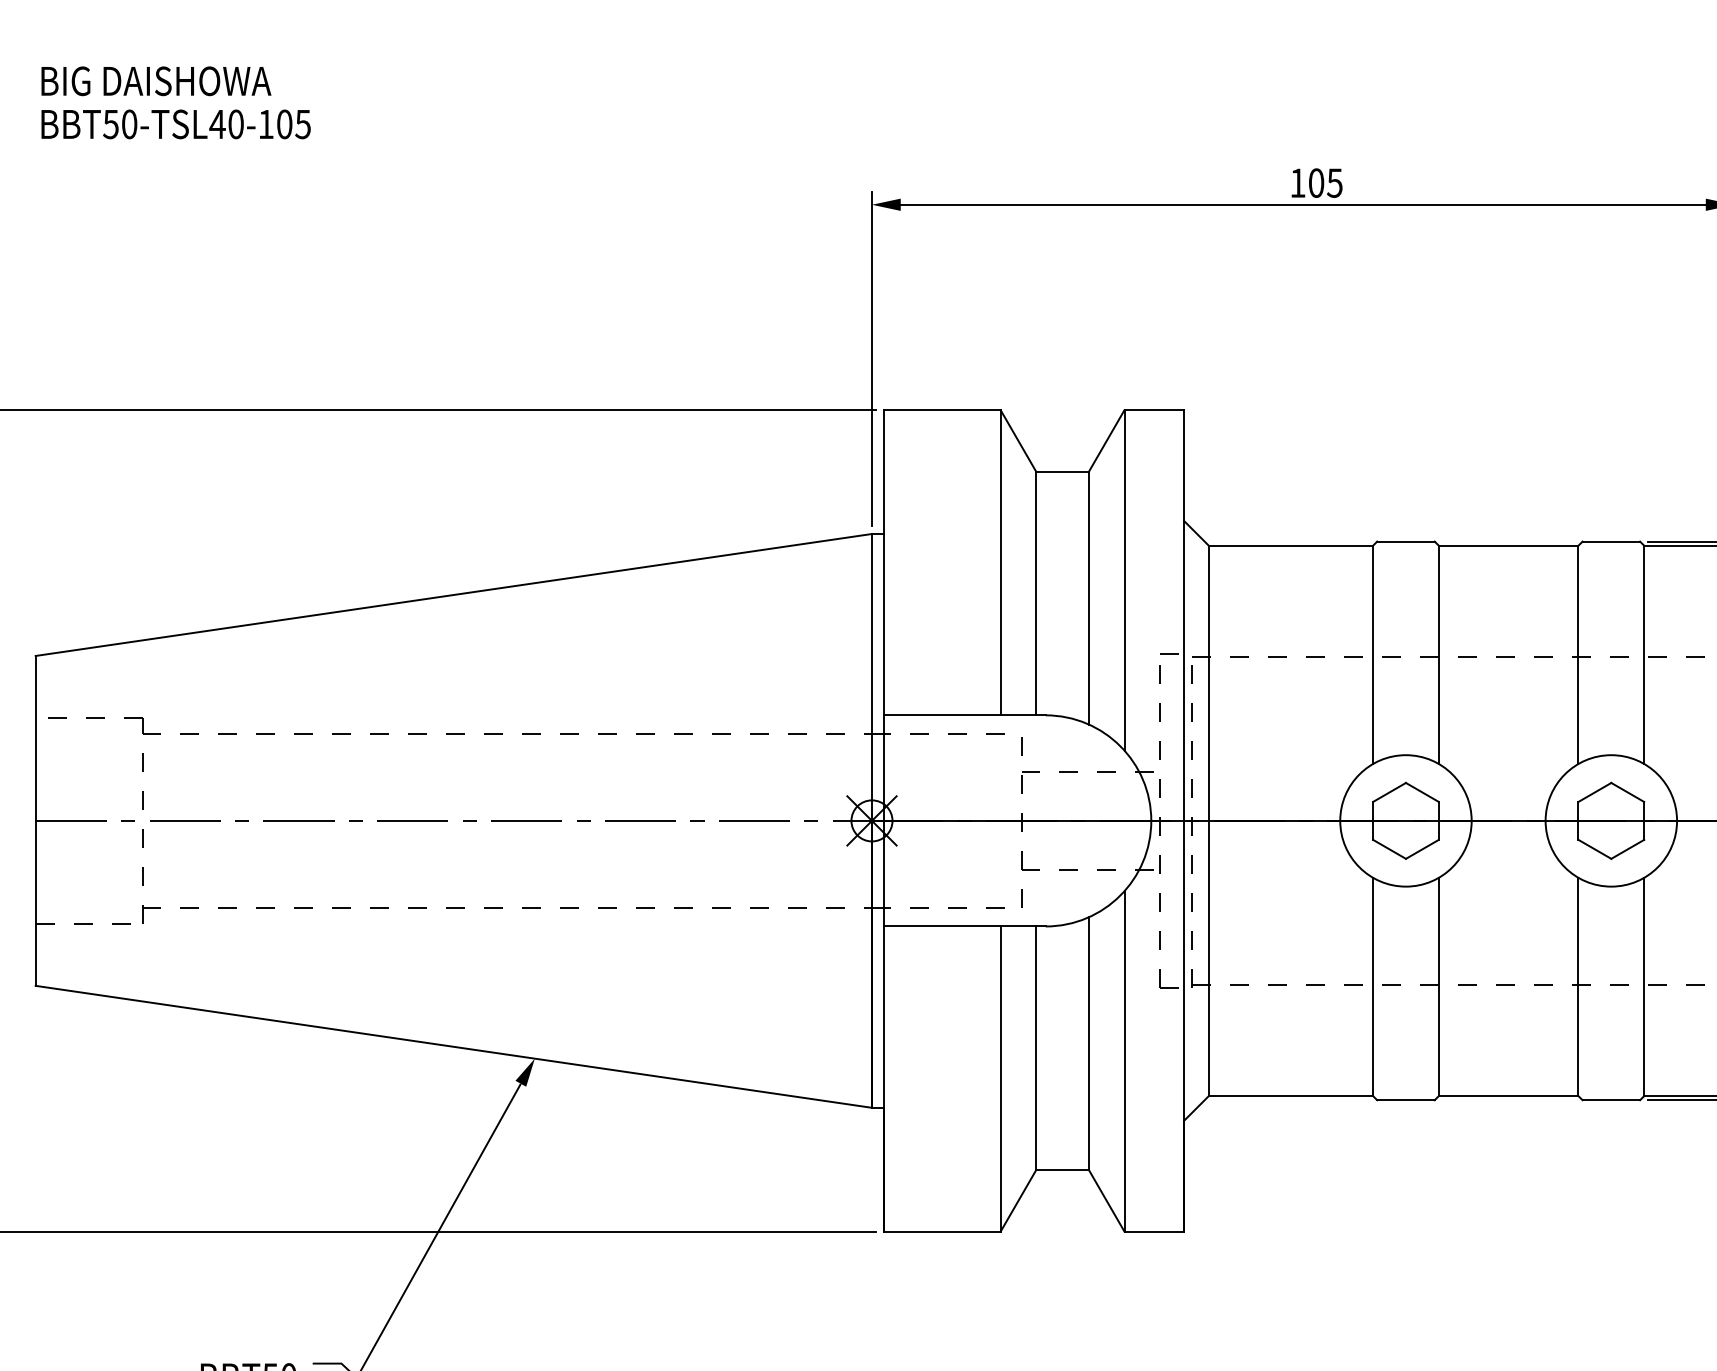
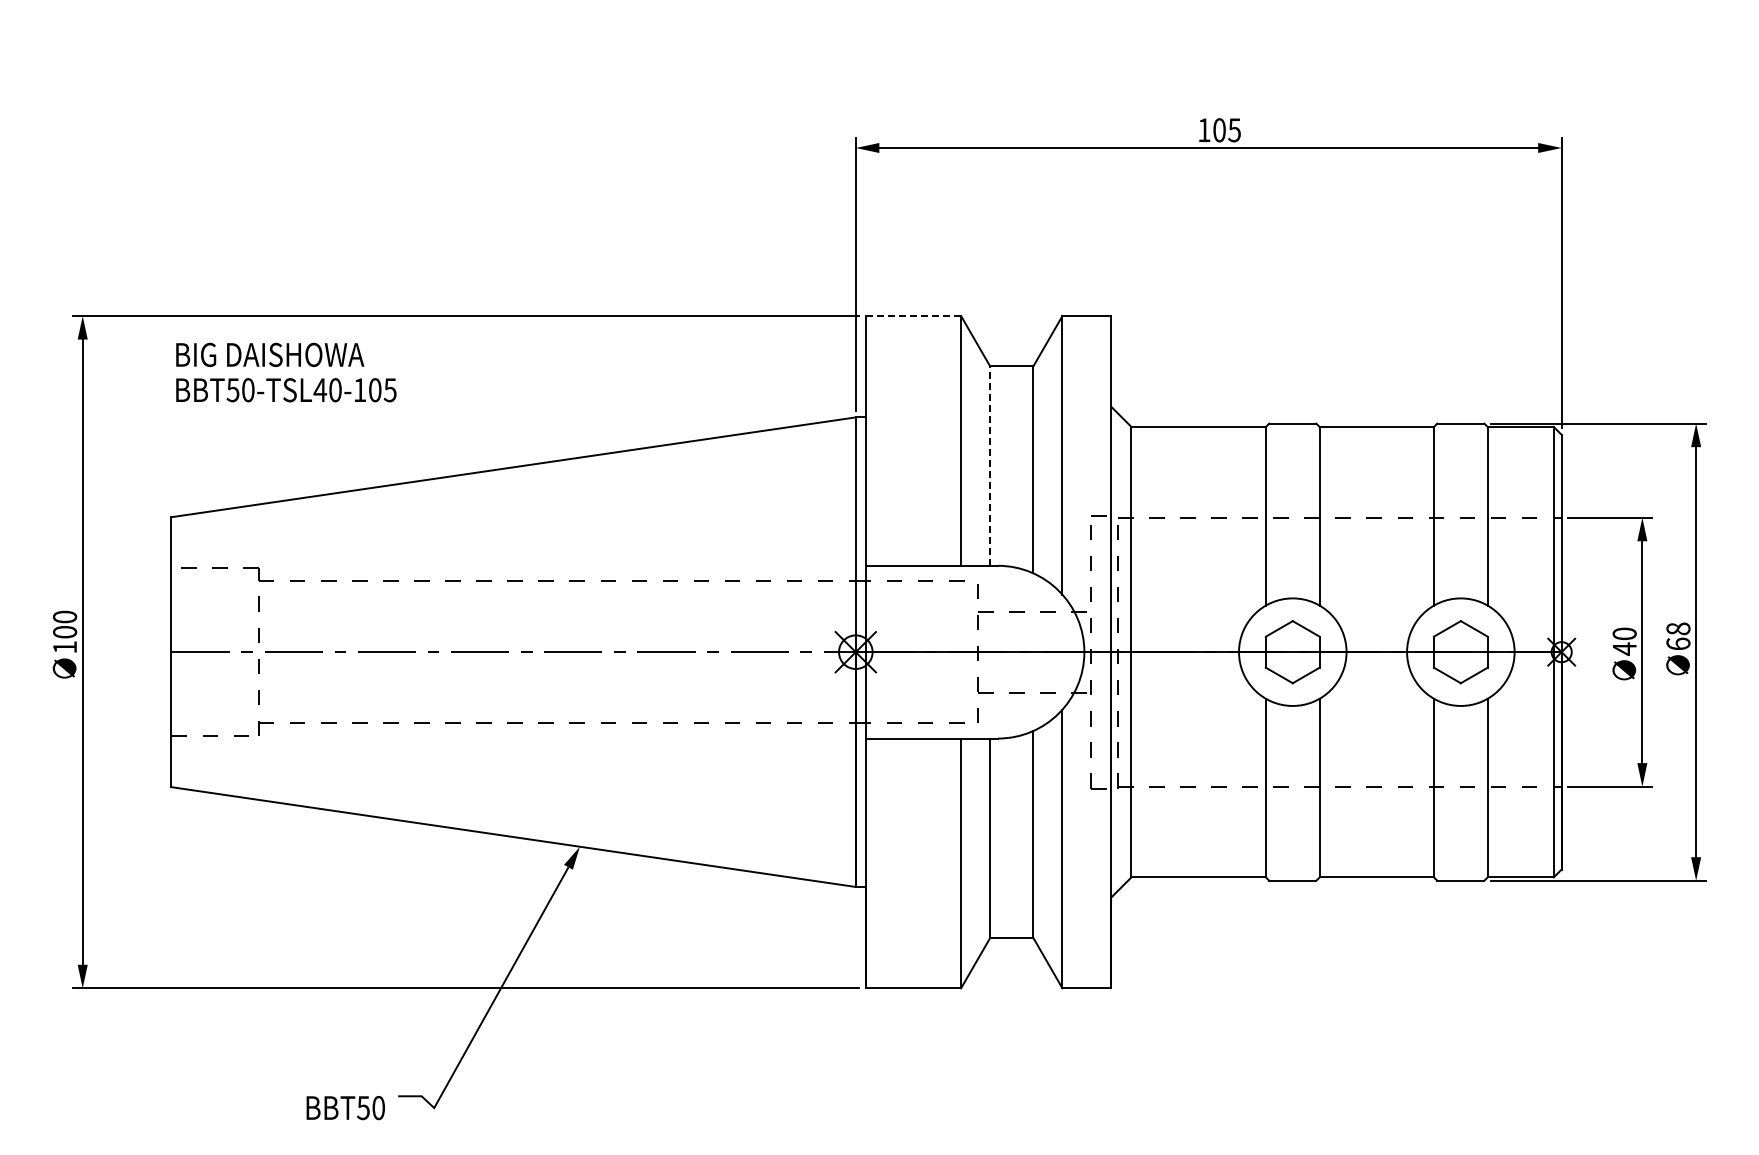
text: (176, 102) -> (286, 372), moved
line: (942, 410) -> (913, 316), solid -> dashed
line: (1036, 593) -> (990, 466), solid -> dashed

